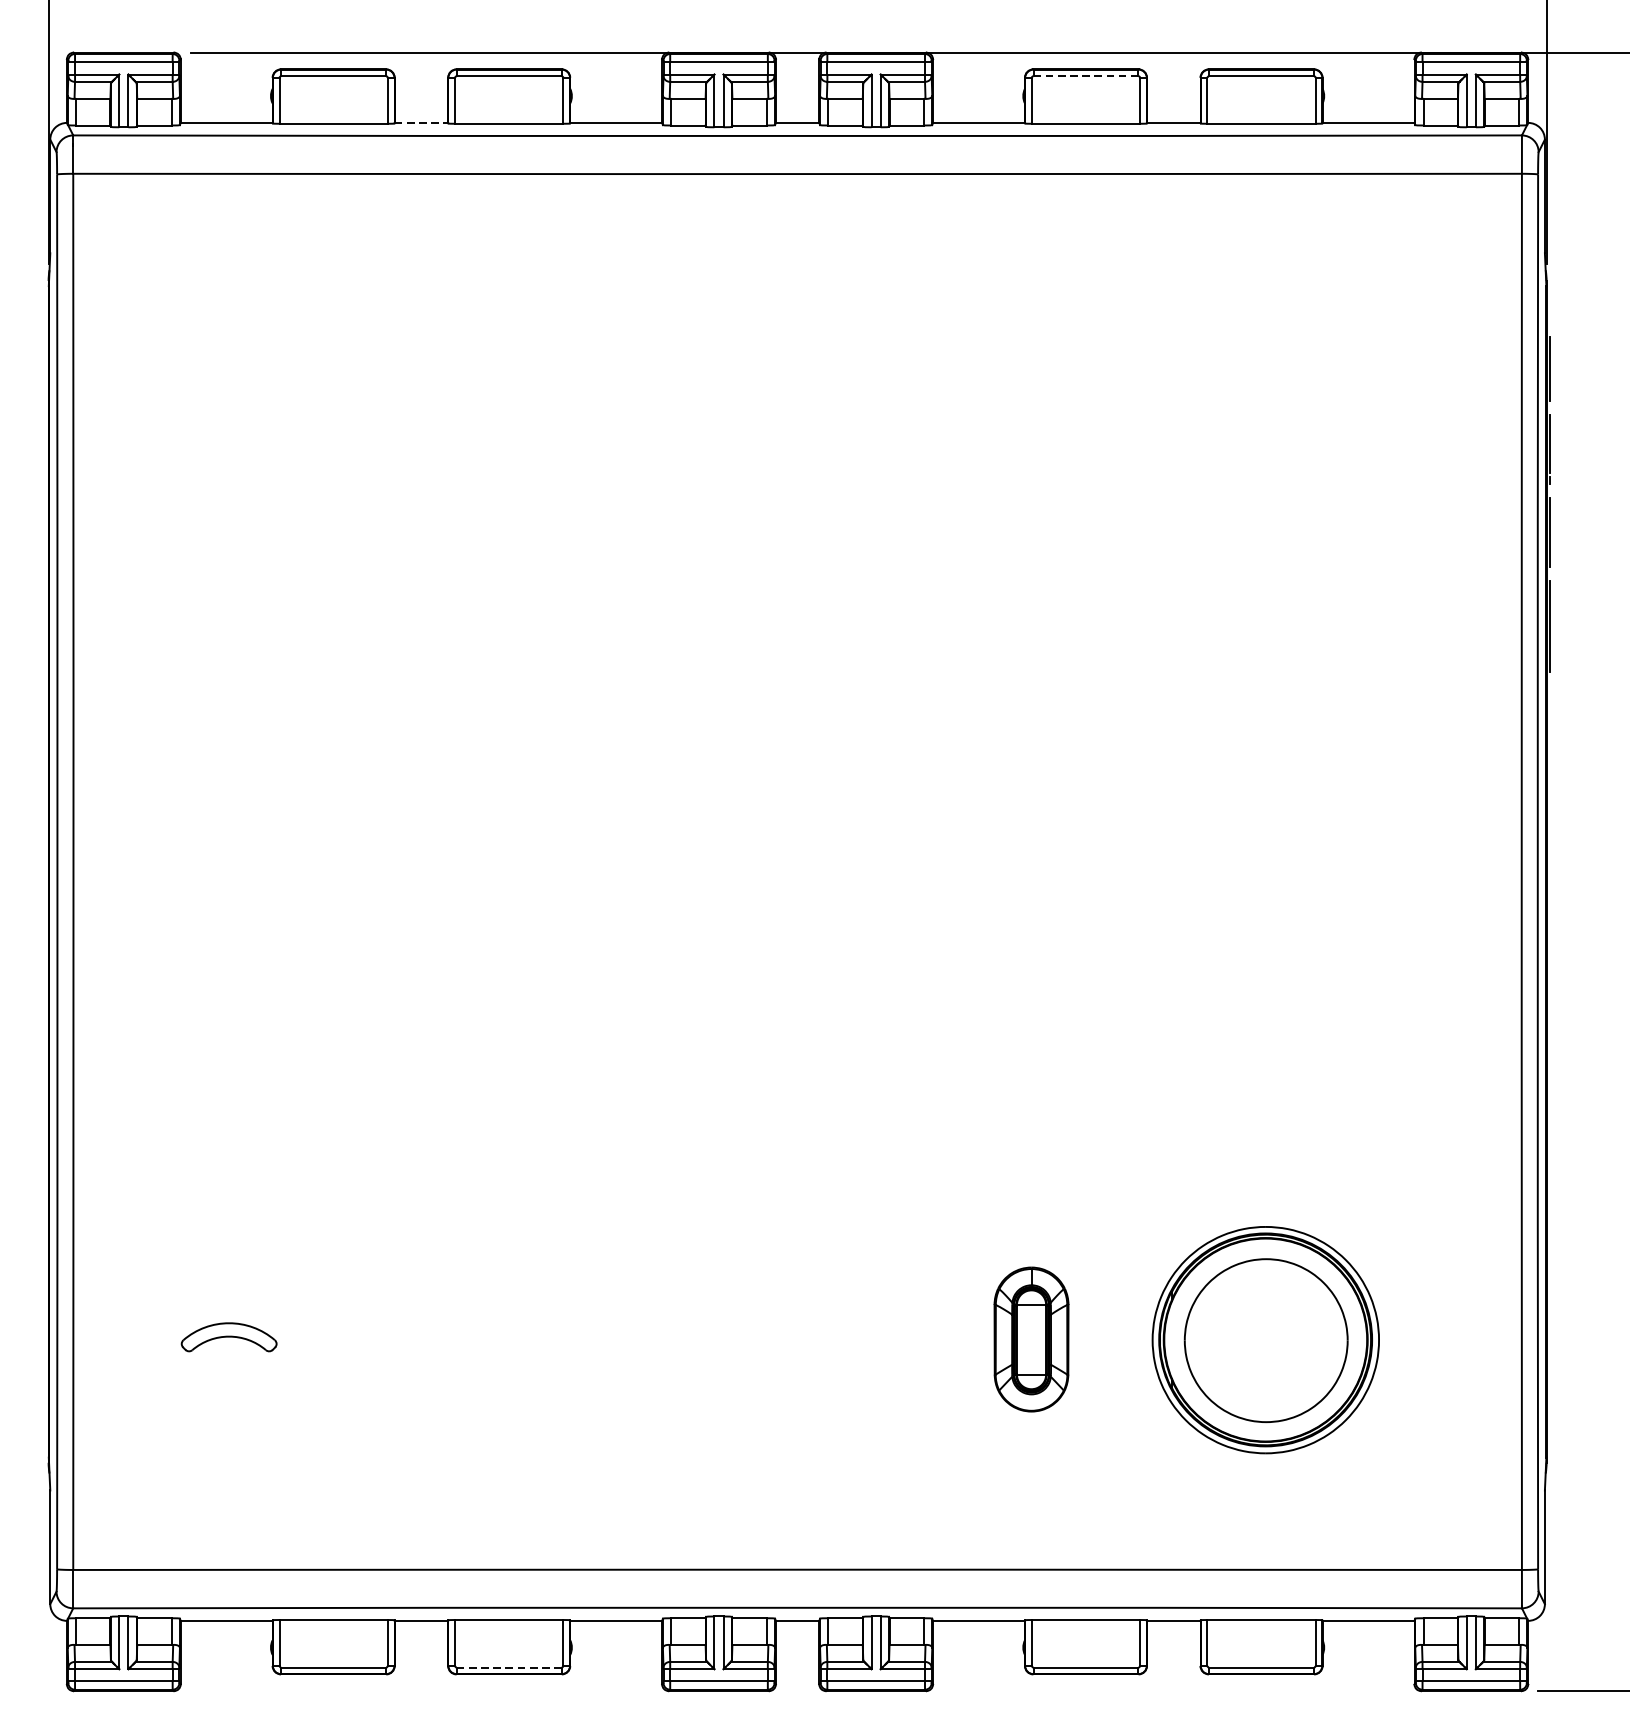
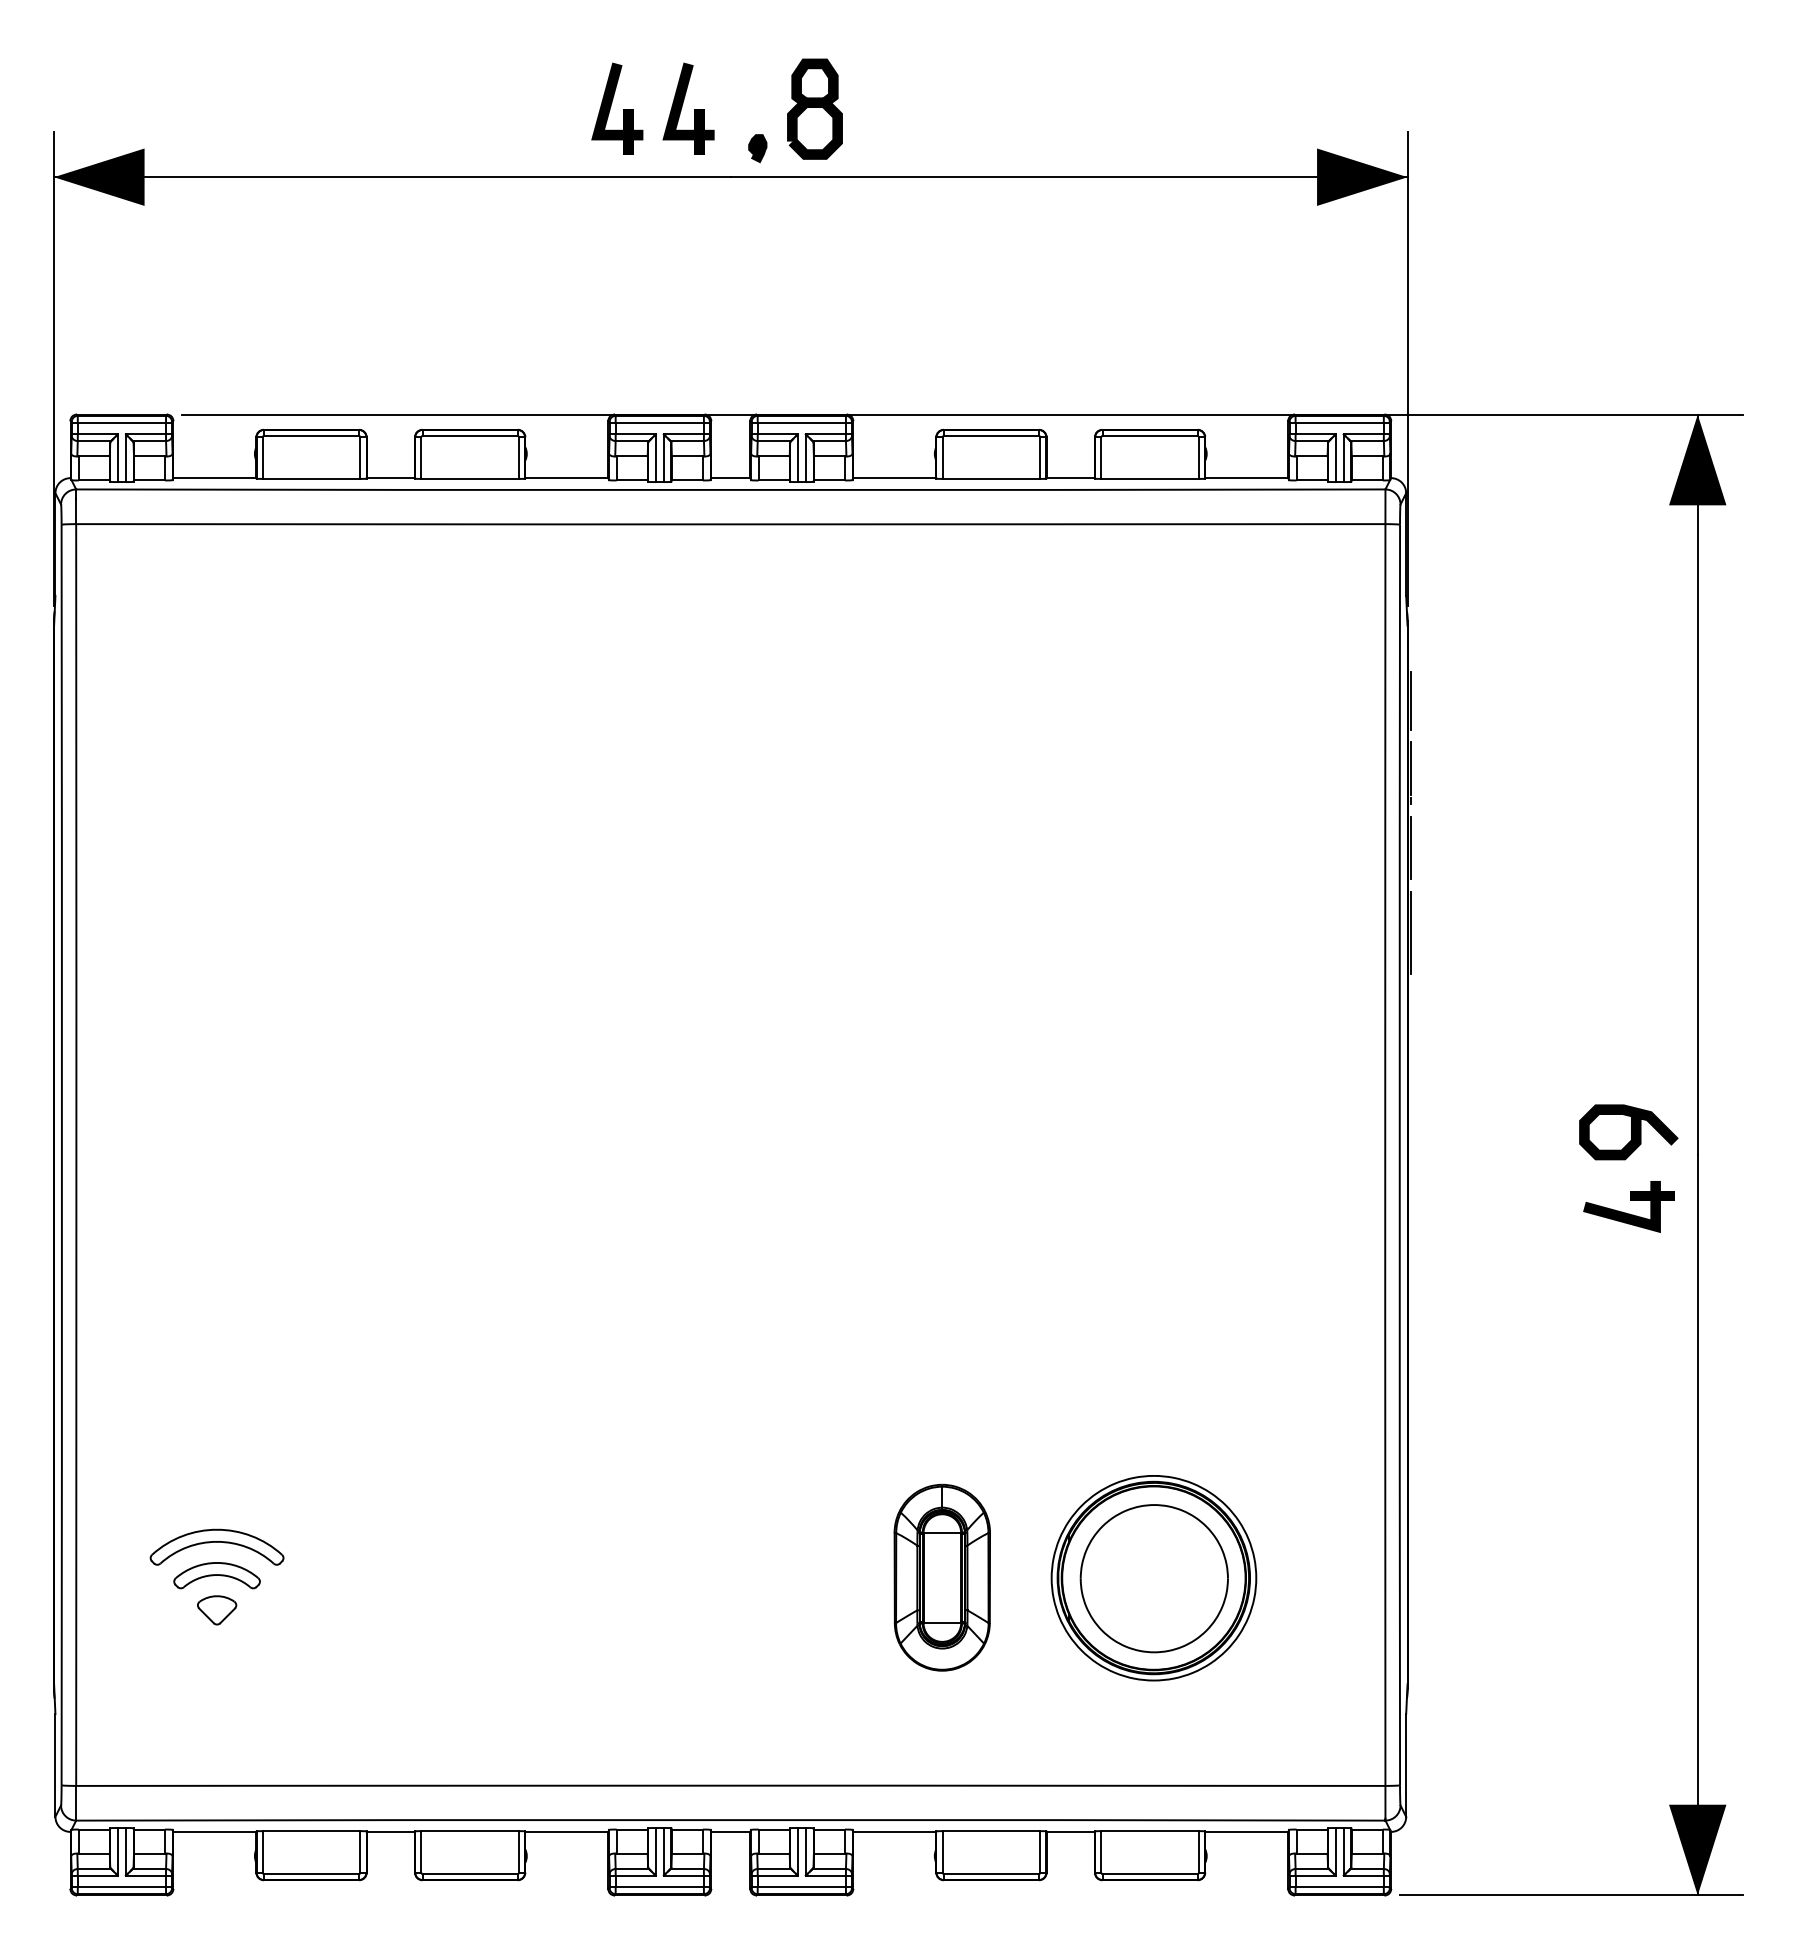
line: (1086, 75) -> (991, 435), dashed -> solid
line: (422, 123) -> (391, 478), dashed -> solid
part: (228, 1305) -> (216, 1546), added
part: (1030, 1339) -> (941, 1577), size x1.43
part: (229, 1375) -> (217, 1610), added
line: (509, 1667) -> (470, 1874), dashed -> solid

